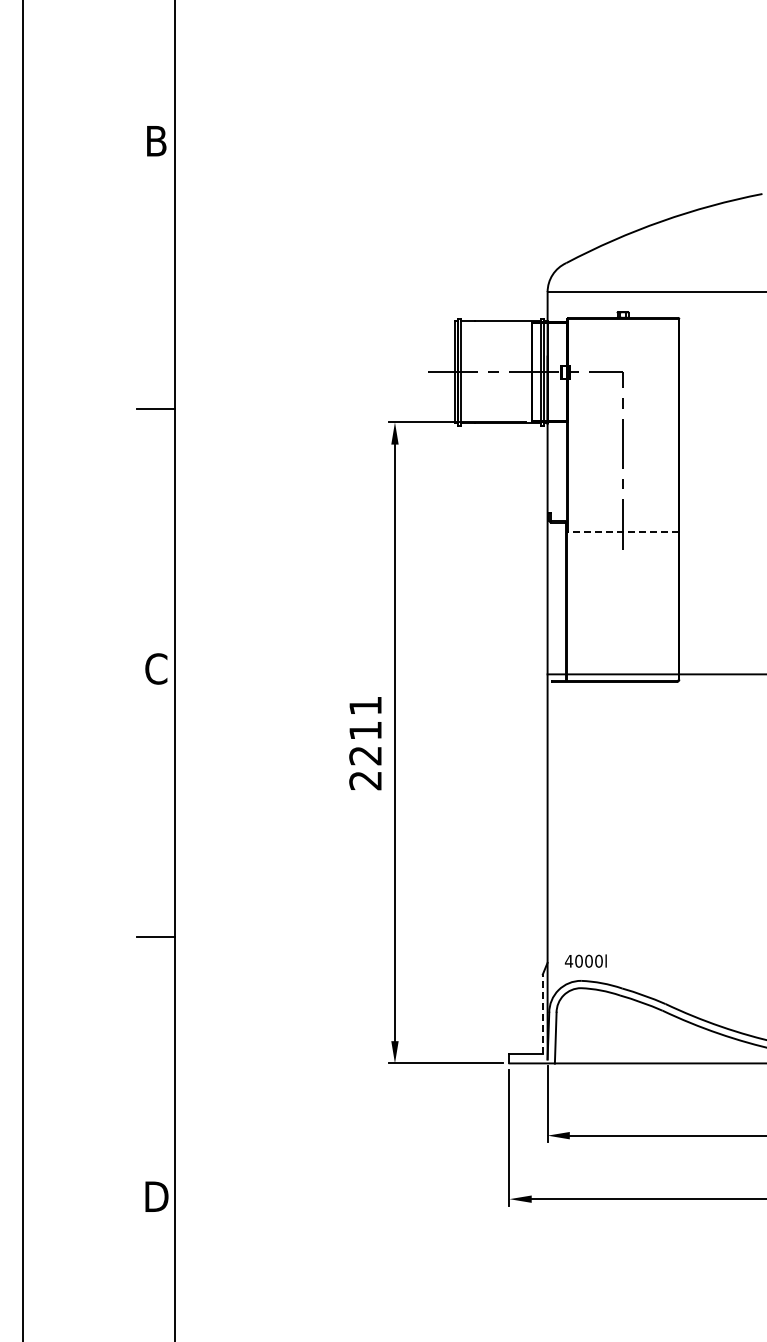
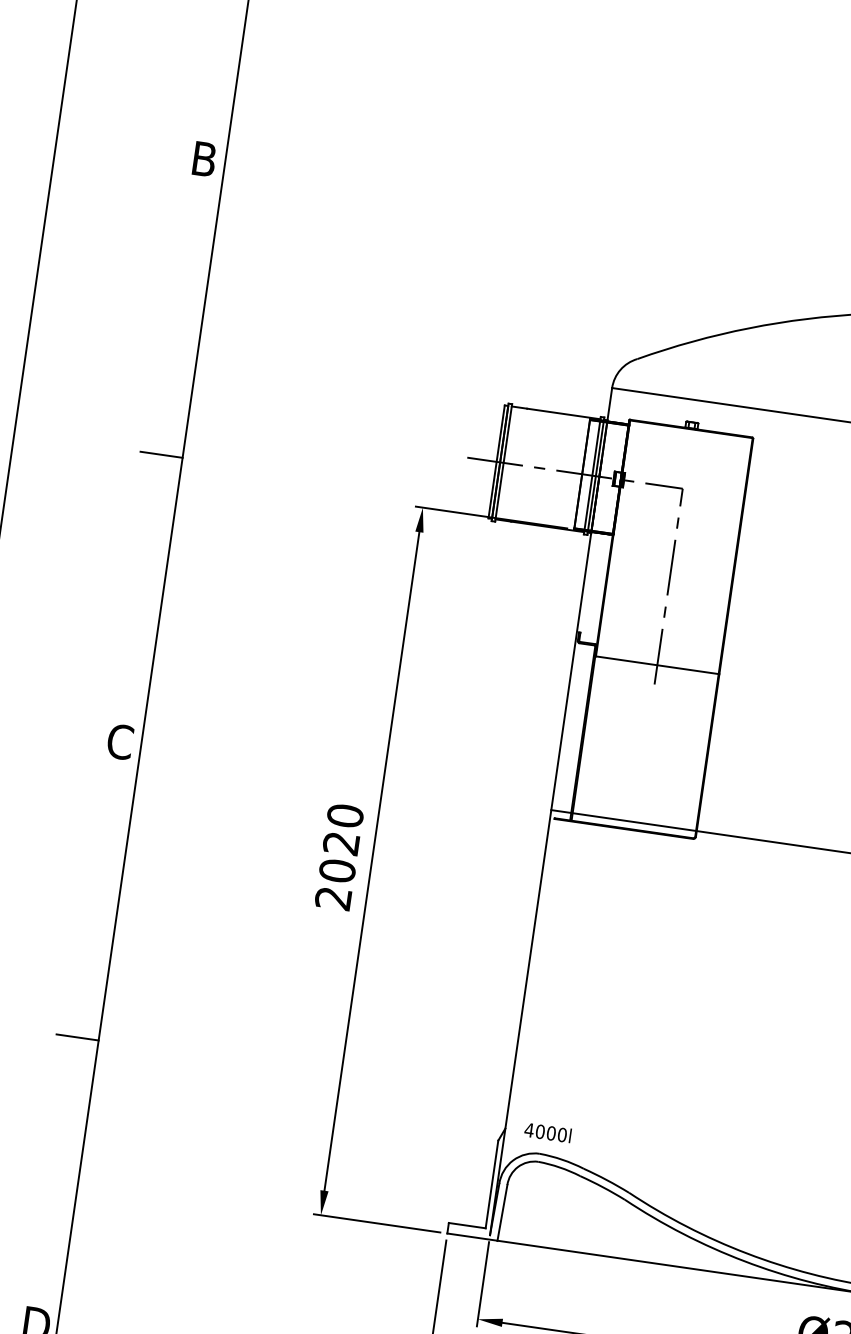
line: (622, 532) -> (656, 665), dashed -> solid
text: (365, 730) -> (341, 843), 2211 -> 2020
line: (542, 1014) -> (491, 1184), dashed -> solid

